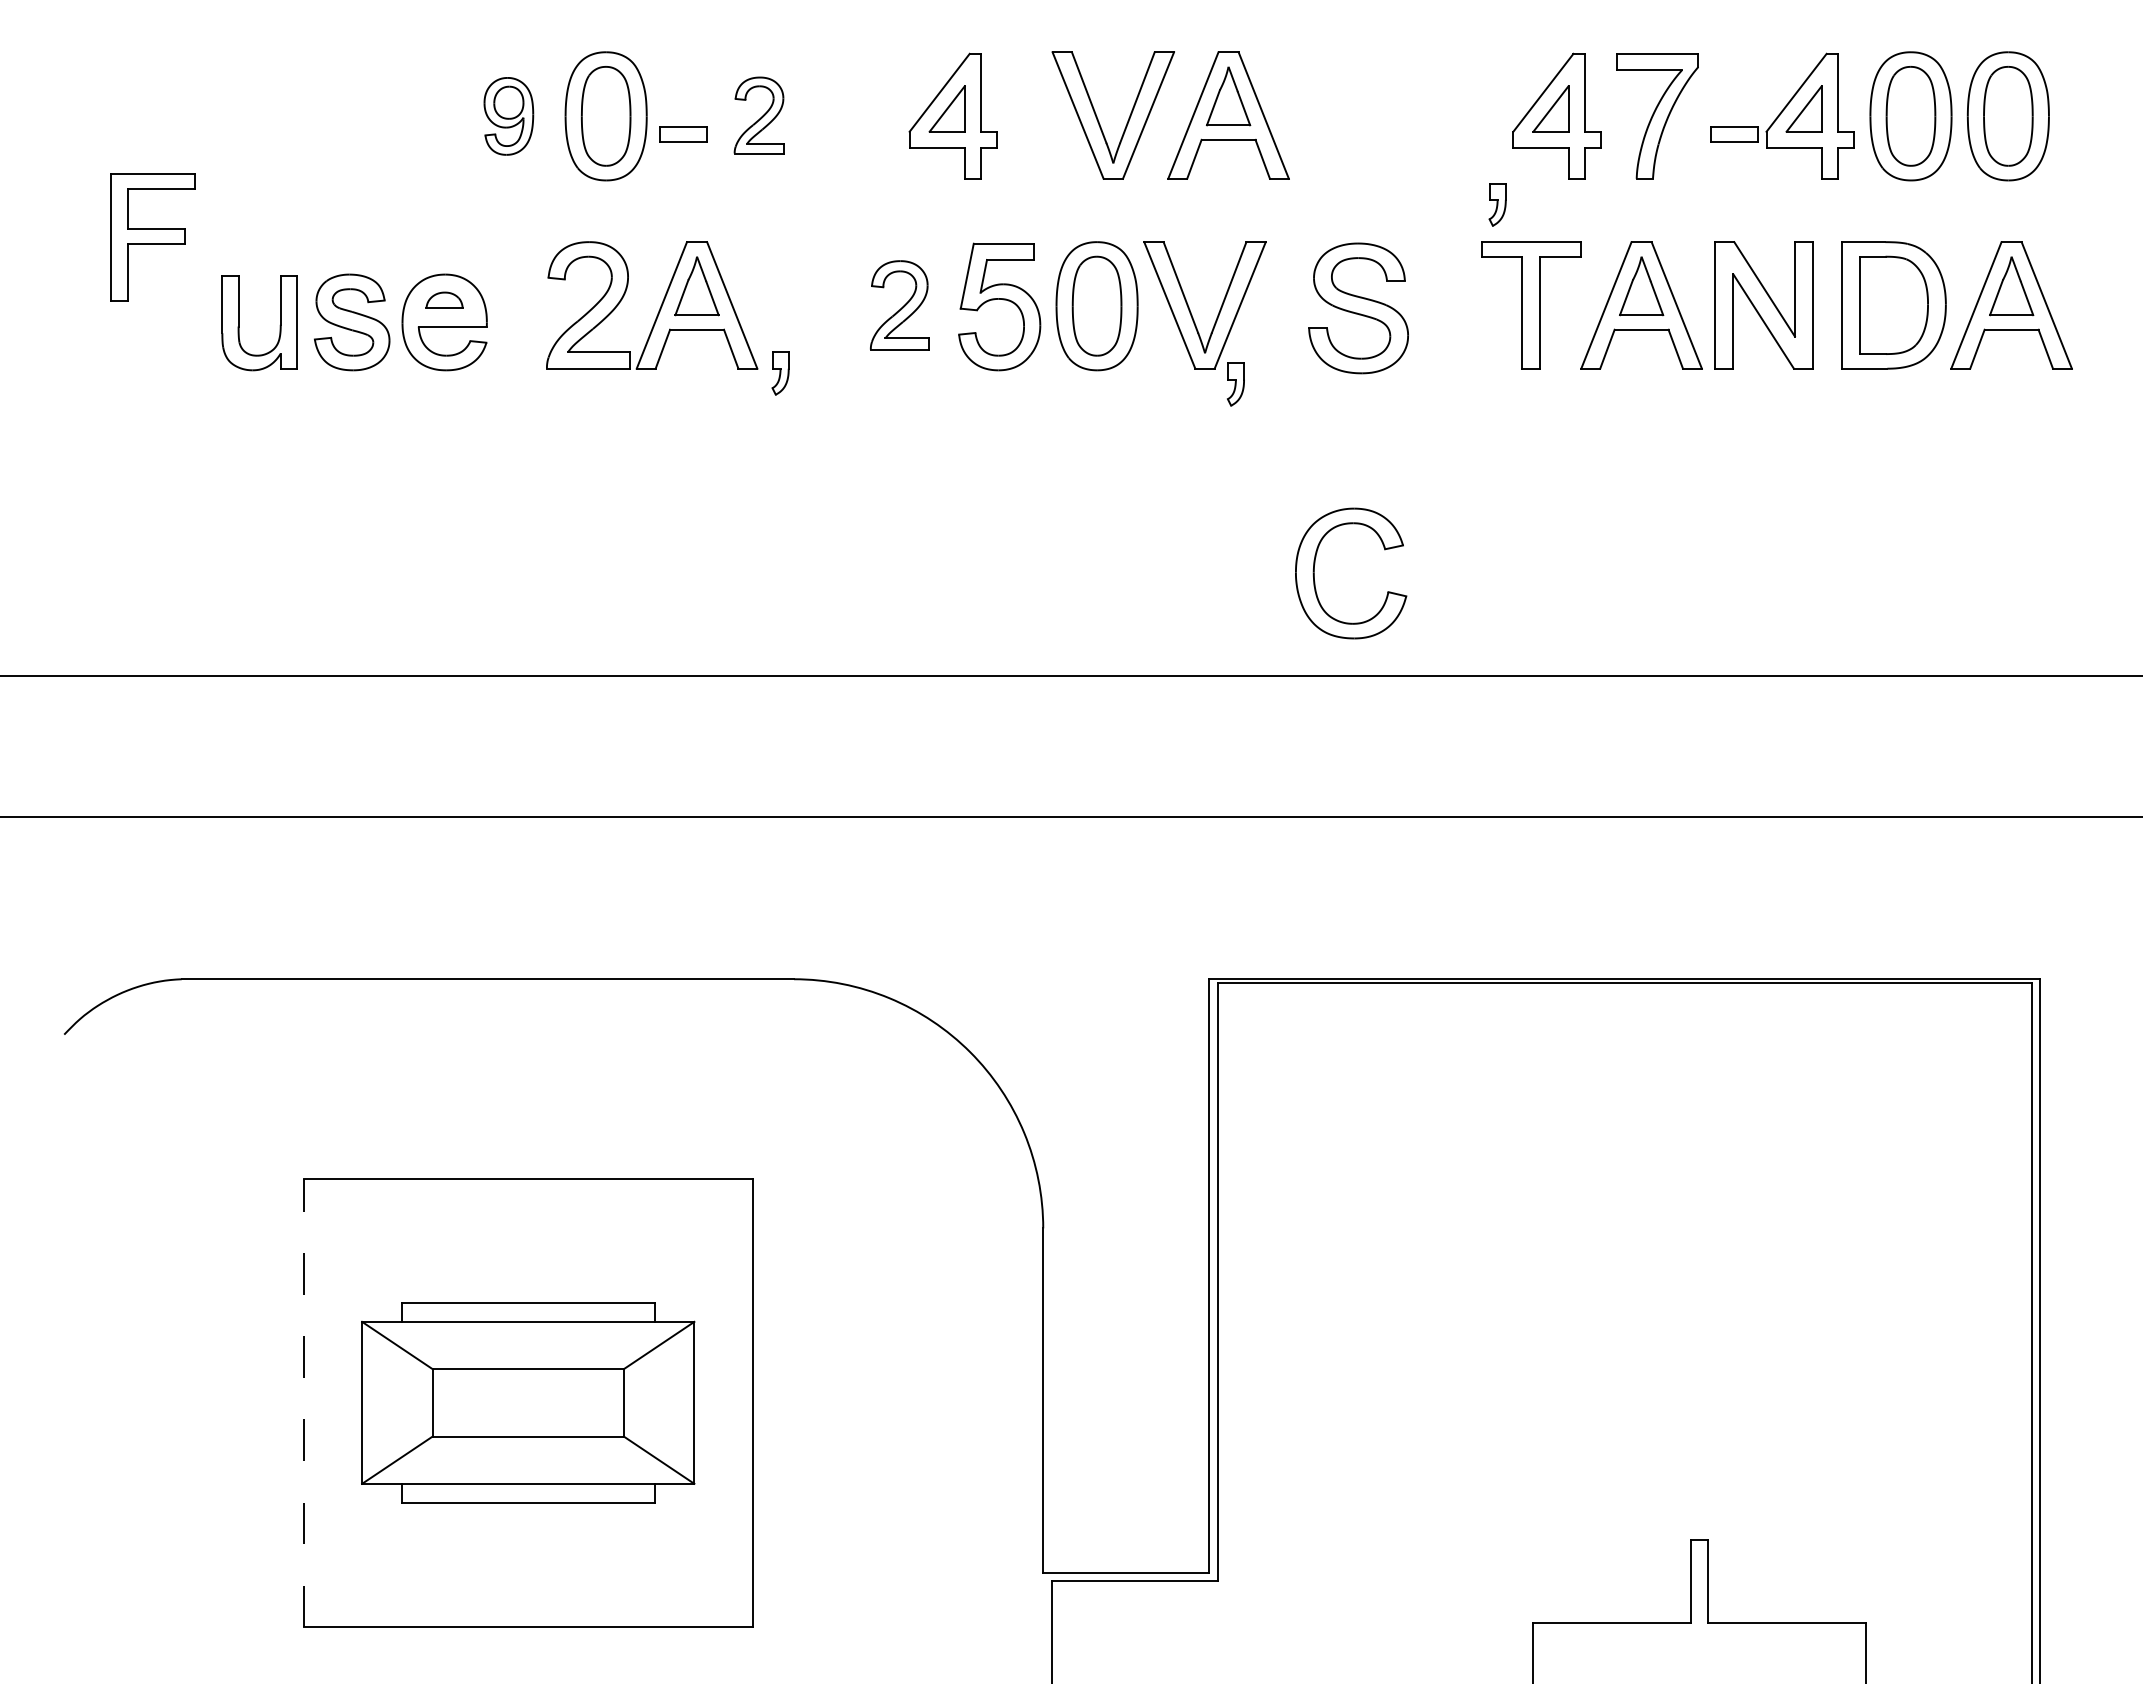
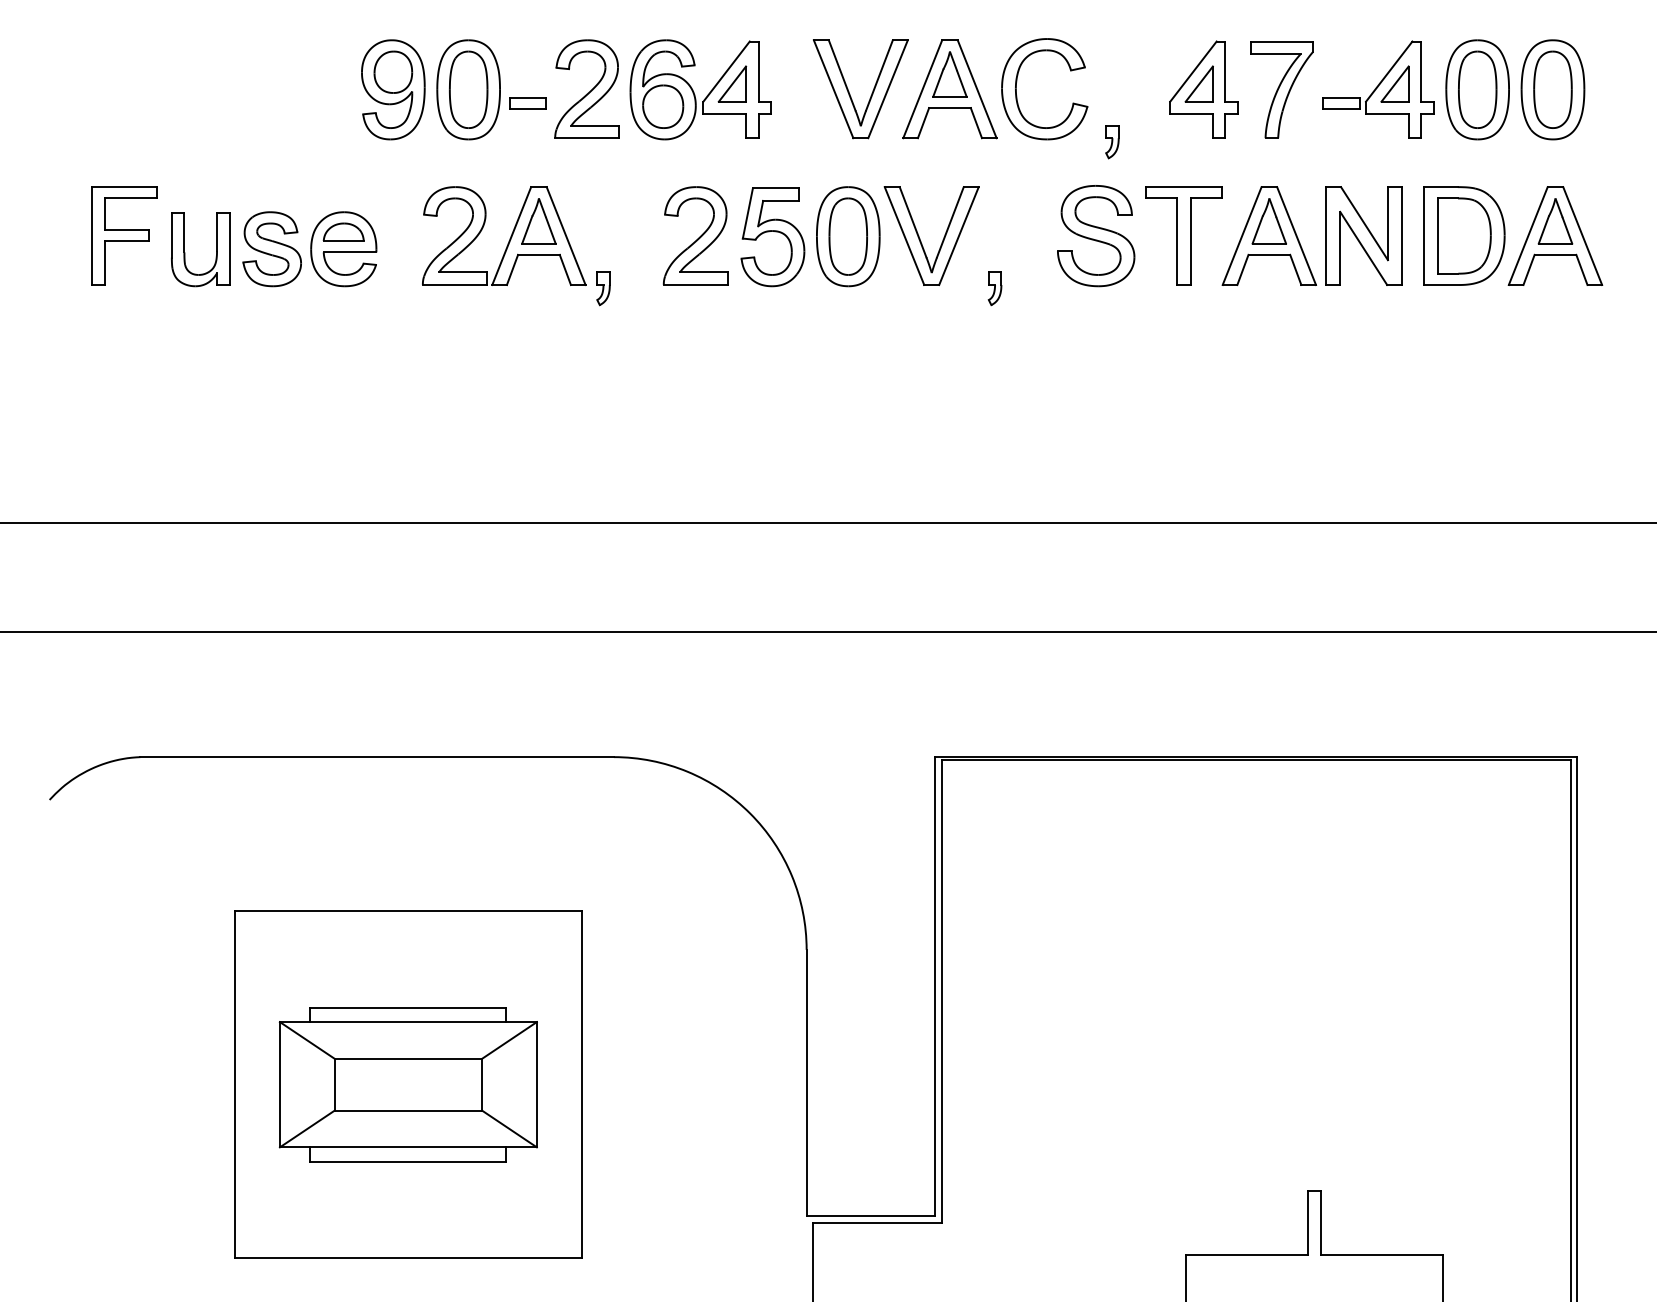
part: (759, 115) -> (587, 89), size x1.67
part: (508, 116) -> (393, 89), size x1.67
part: (857, 116) -> (663, 89), added
part: (1497, 204) -> (1112, 141), moved
part: (152, 237) -> (124, 236), moved
part: (444, 300) -> (343, 232), size x1.43
part: (899, 305) -> (695, 236), size x1.43
part: (1358, 308) -> (1096, 236), moved
part: (1235, 384) -> (994, 288), moved
part: (1315, 581) -> (1017, 95), moved
line: (303, 1402) -> (234, 1084), dashed -> solid

